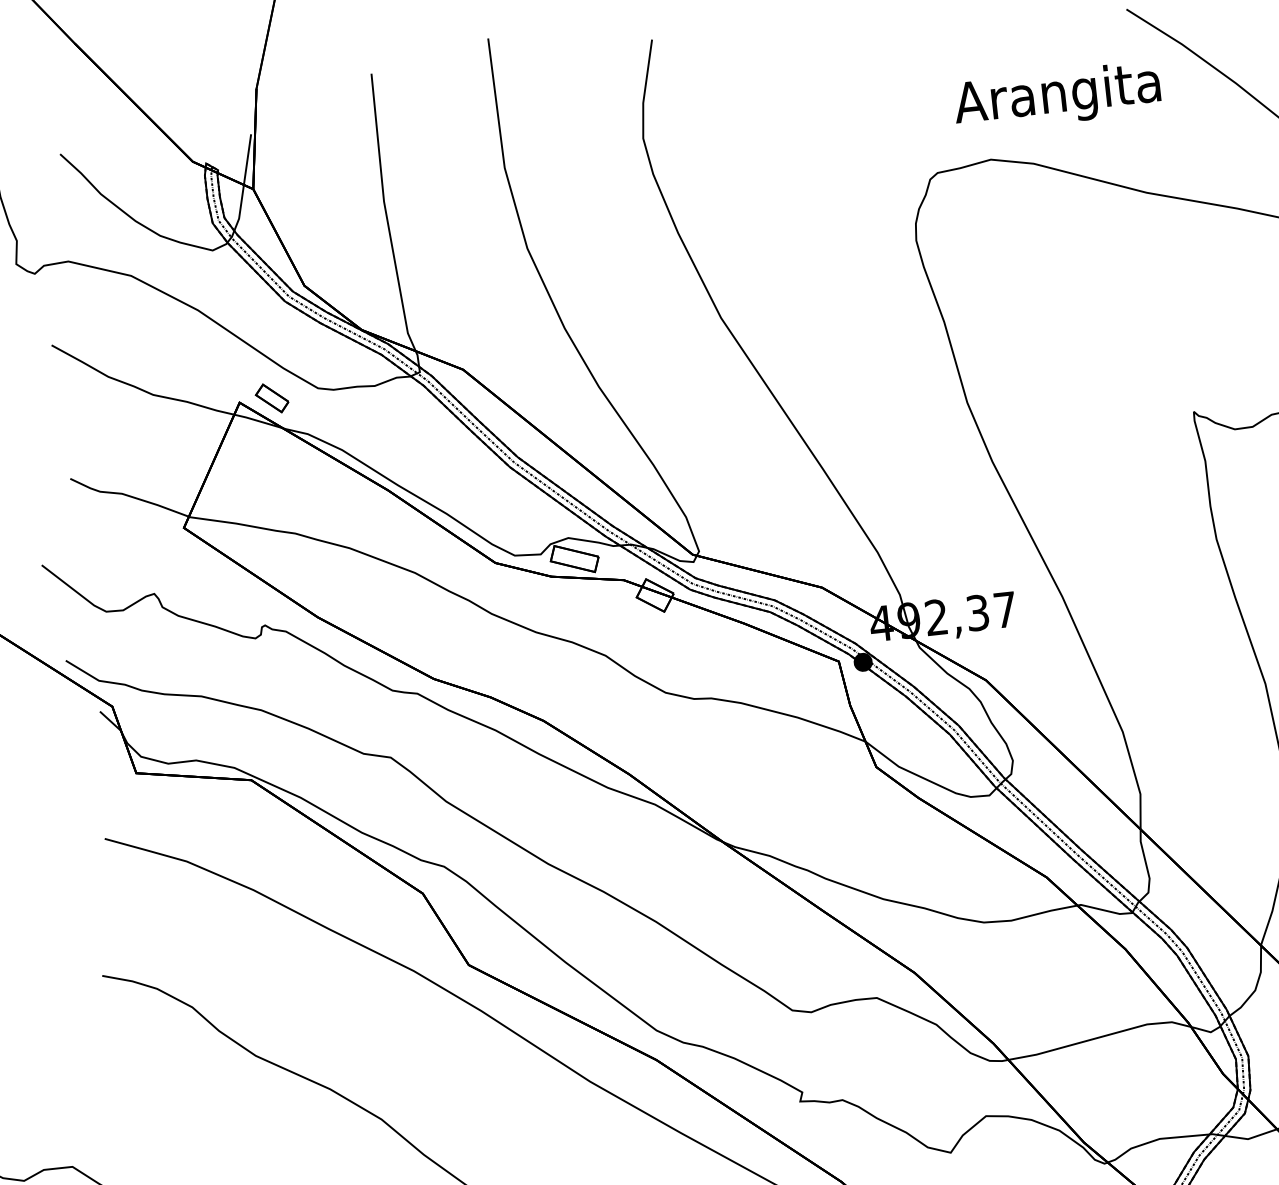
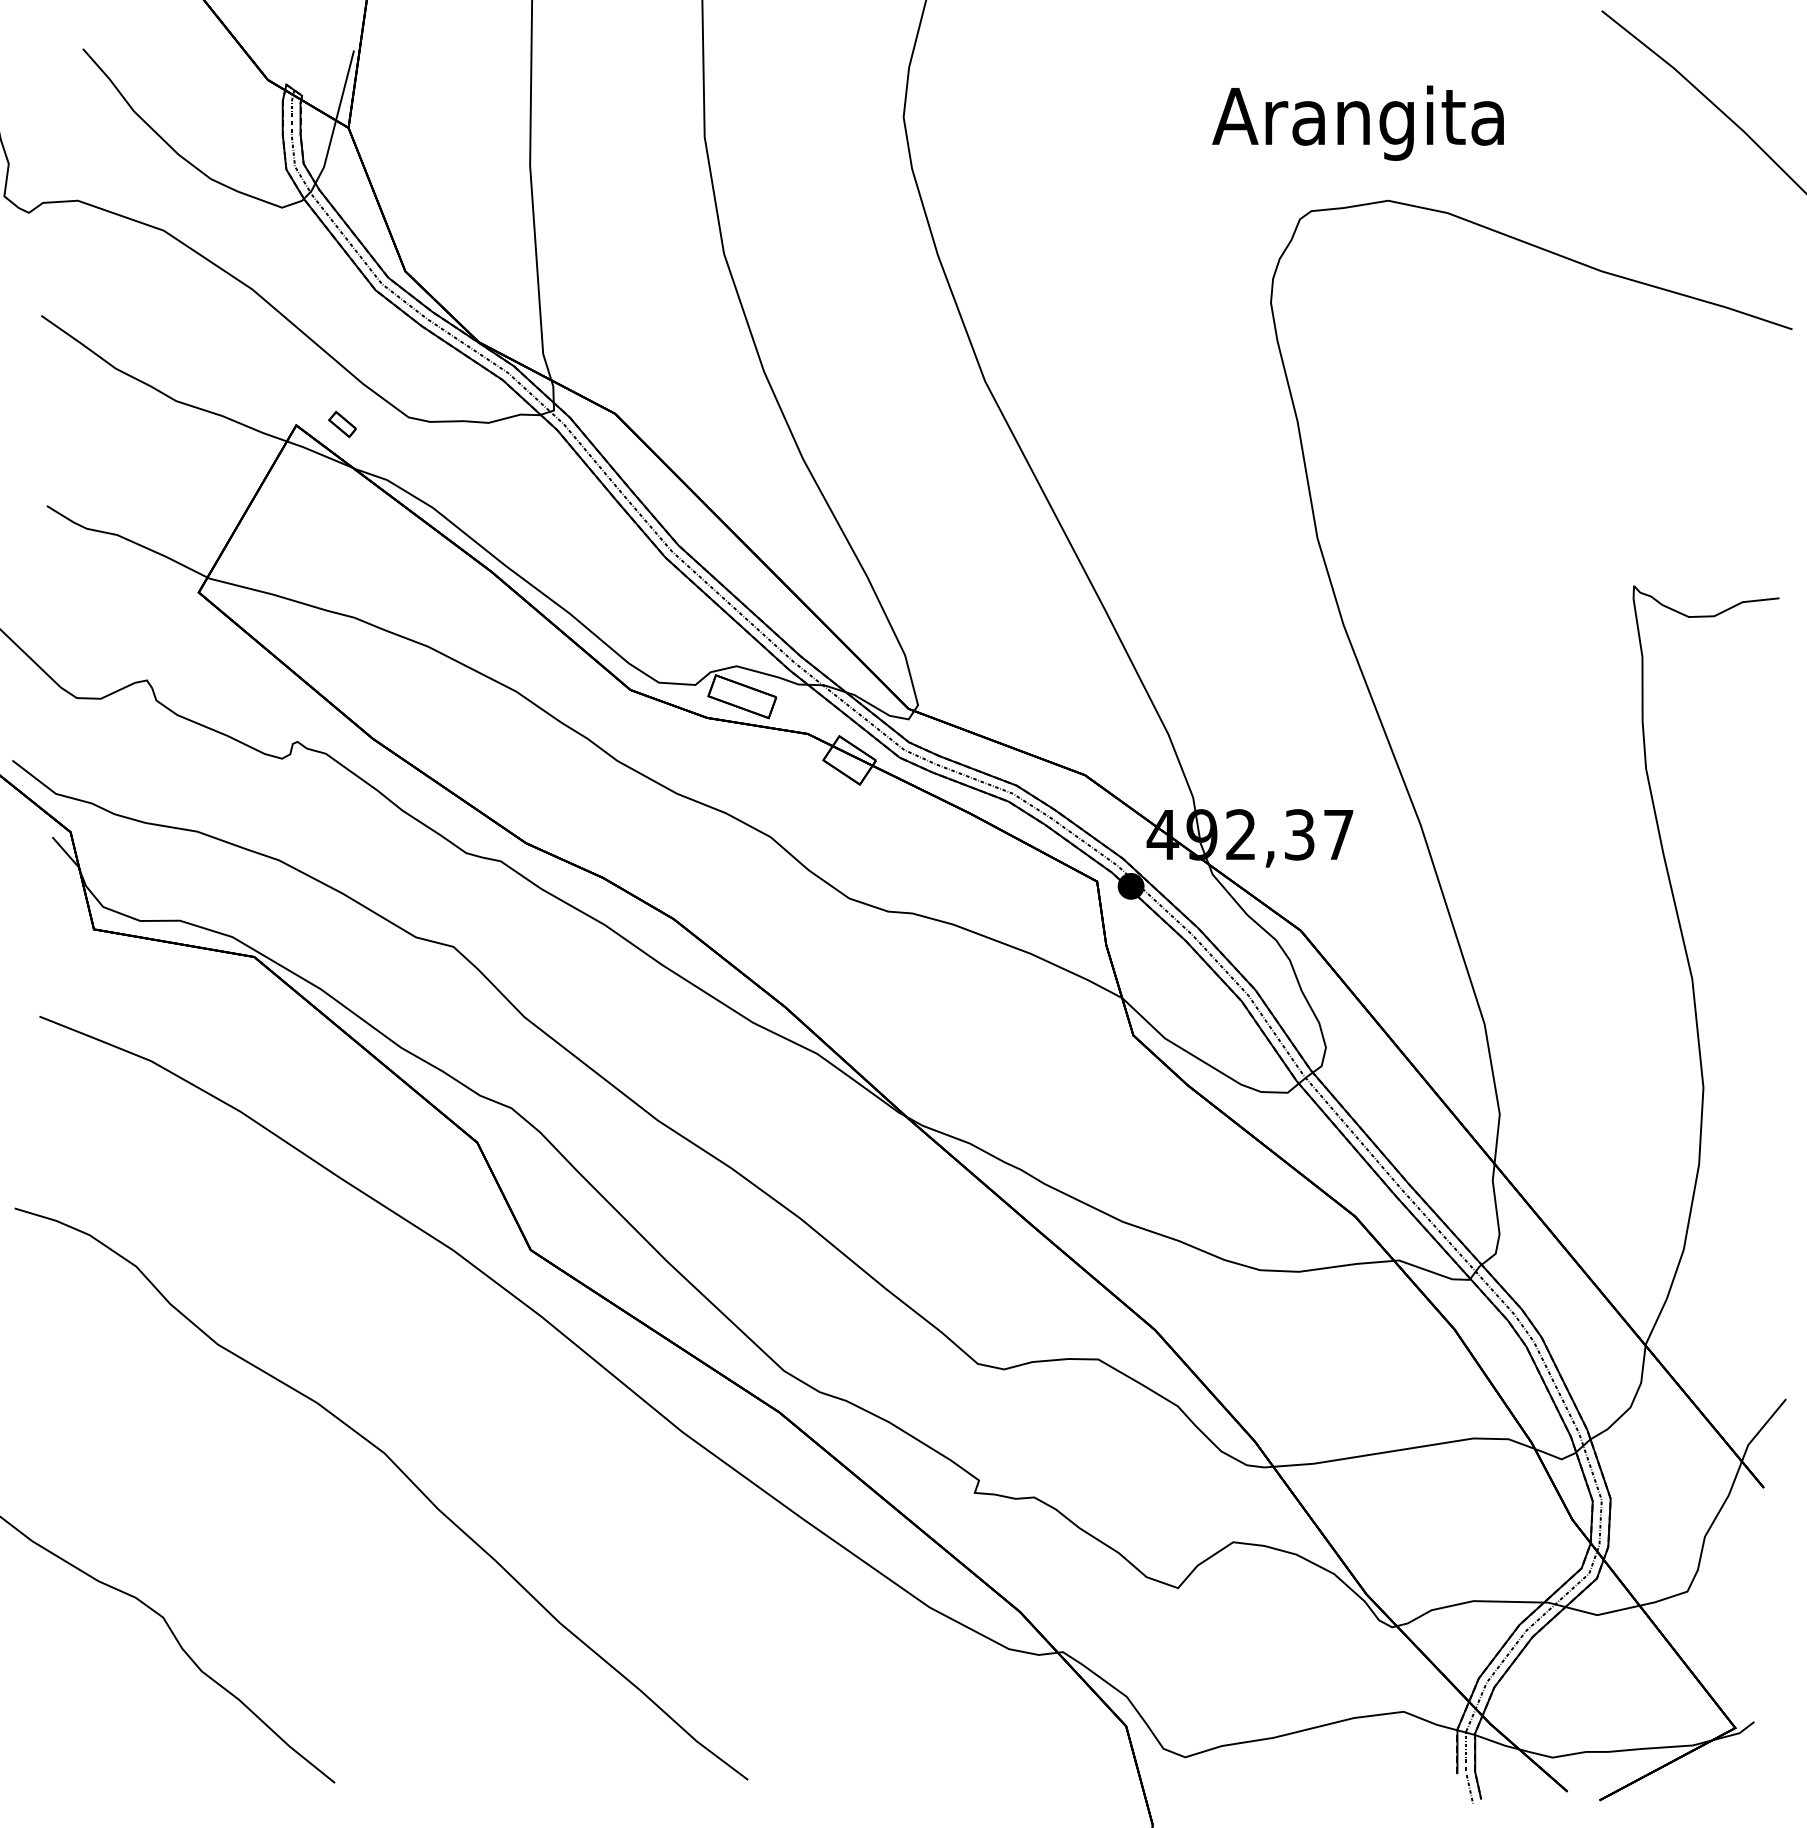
text: (1056, 96) -> (1357, 122), moved
part: (272, 398) -> (342, 424), size x0.6

